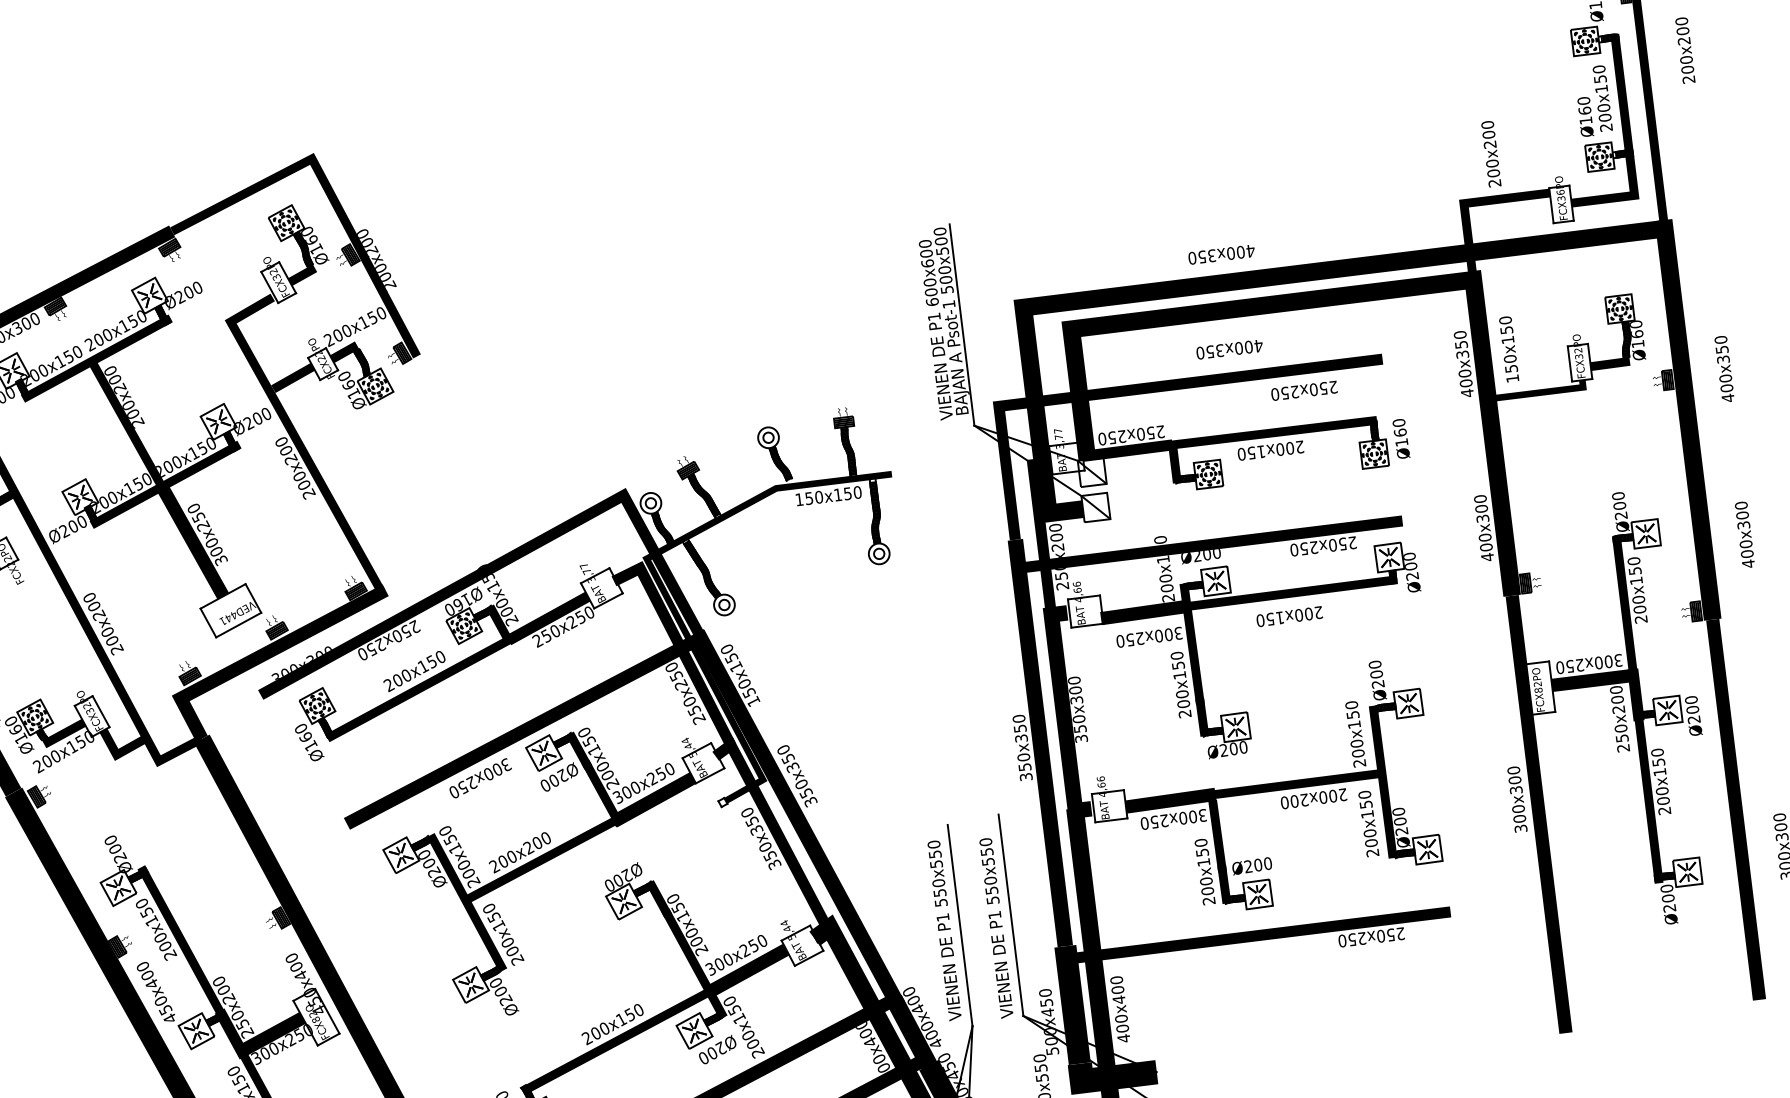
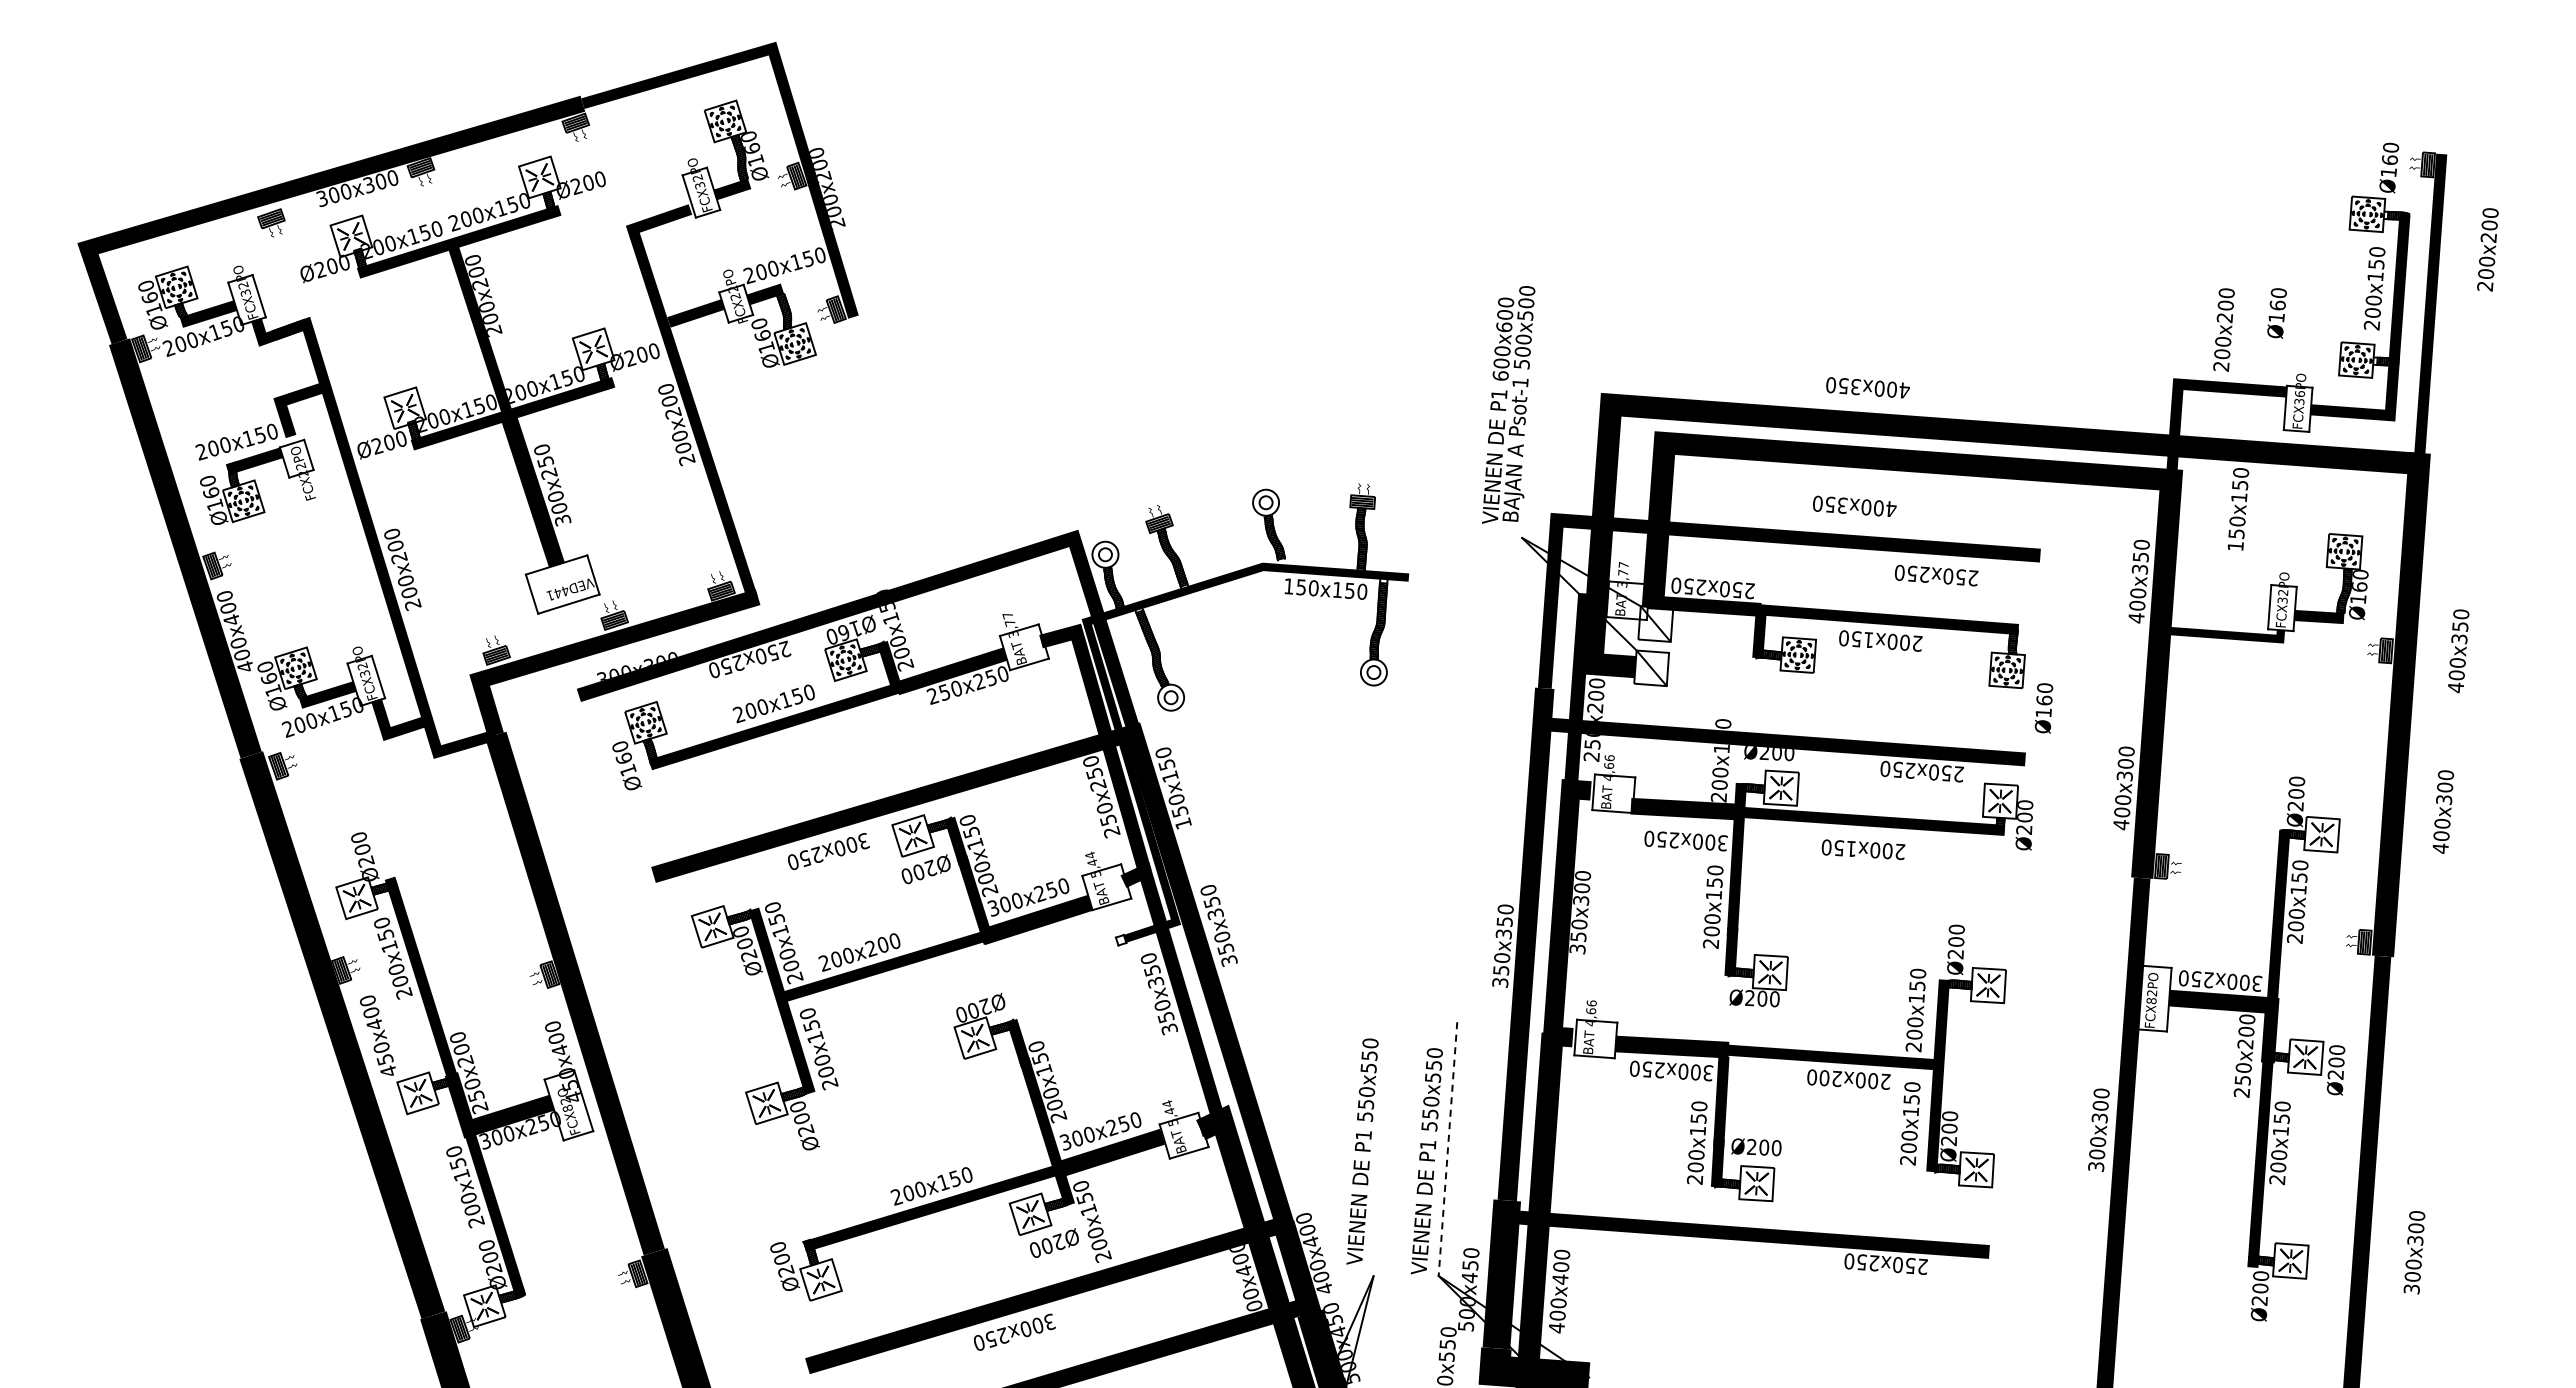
text: (1585, 117) -> (2276, 313), moved
line: (962, 325) -> (1531, 411), removed
text: (1509, 349) -> (2238, 509), moved
text: (1400, 439) -> (2043, 708), moved
text: (1745, 534) -> (2443, 811), moved
line: (1010, 915) -> (1447, 1149), solid -> dashed
line: (959, 925) -> (1382, 1149), removed

